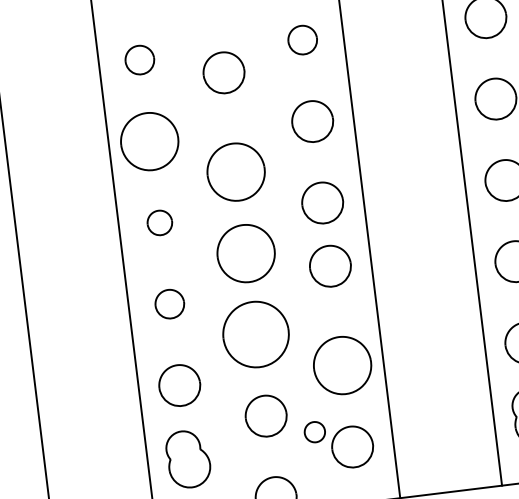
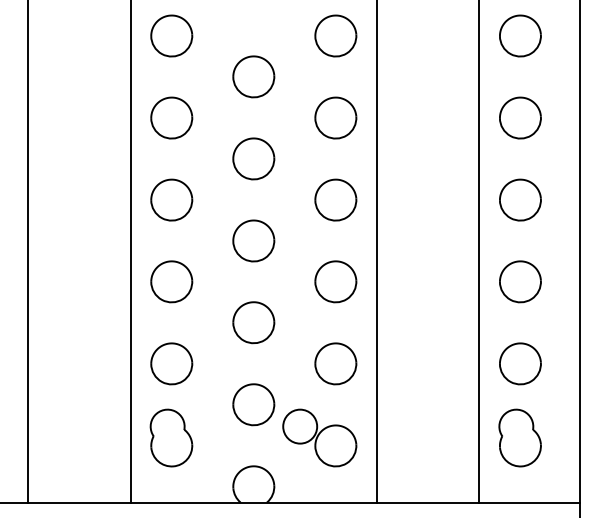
part: (302, 39) -> (335, 35), size x1.43
part: (139, 59) -> (171, 35), size x1.43
part: (223, 72) -> (253, 76), moved
part: (149, 141) -> (171, 117), size x0.71
part: (235, 171) -> (253, 158), size x0.71
part: (159, 222) -> (171, 199), size x1.67
part: (245, 253) -> (253, 240), size x0.71
part: (330, 265) -> (335, 281), moved
part: (169, 303) -> (171, 281), size x1.43
part: (255, 334) -> (253, 322), size x0.62
part: (342, 365) -> (335, 363), size x0.71
circle: (315, 432) -> (300, 426), size x1.67

